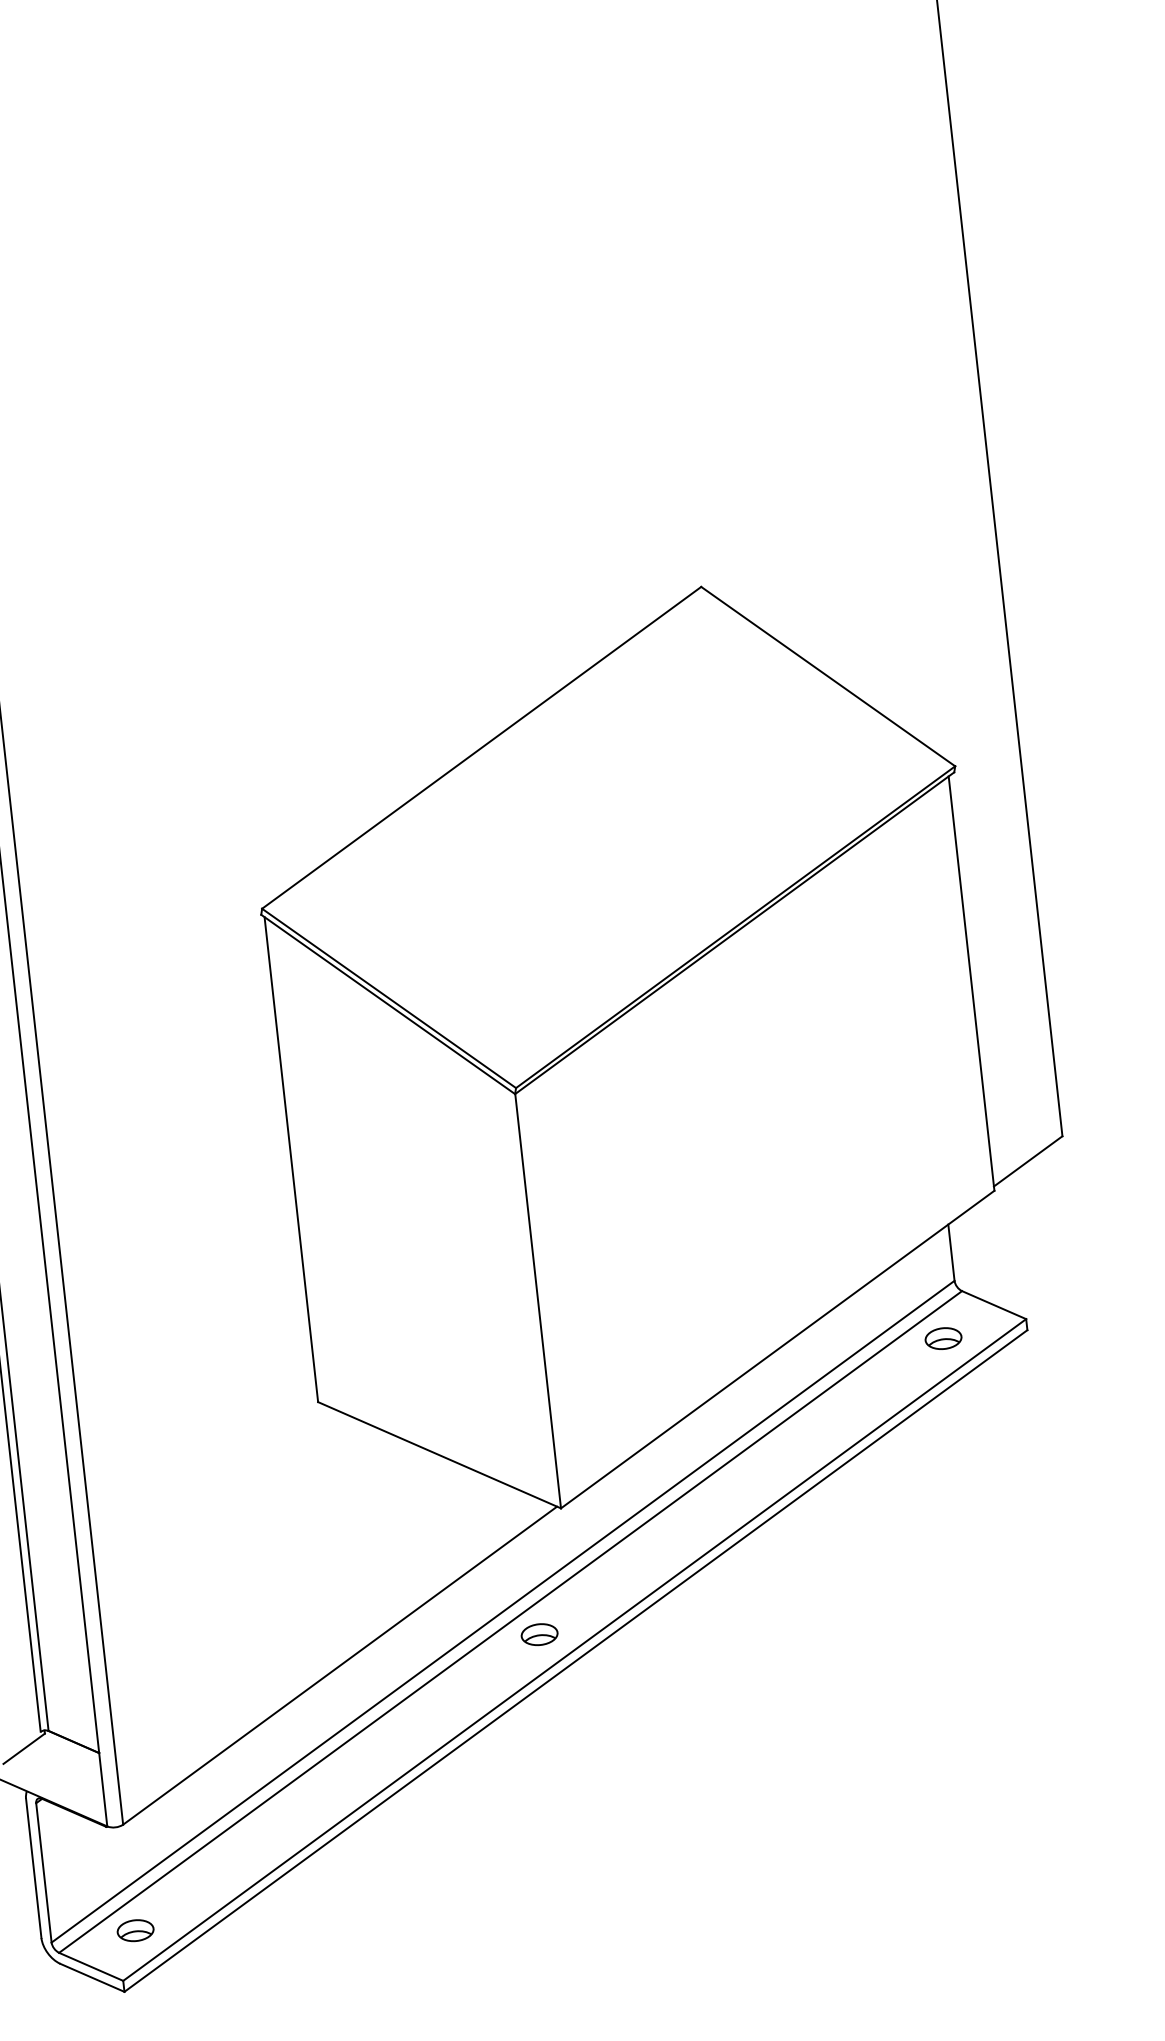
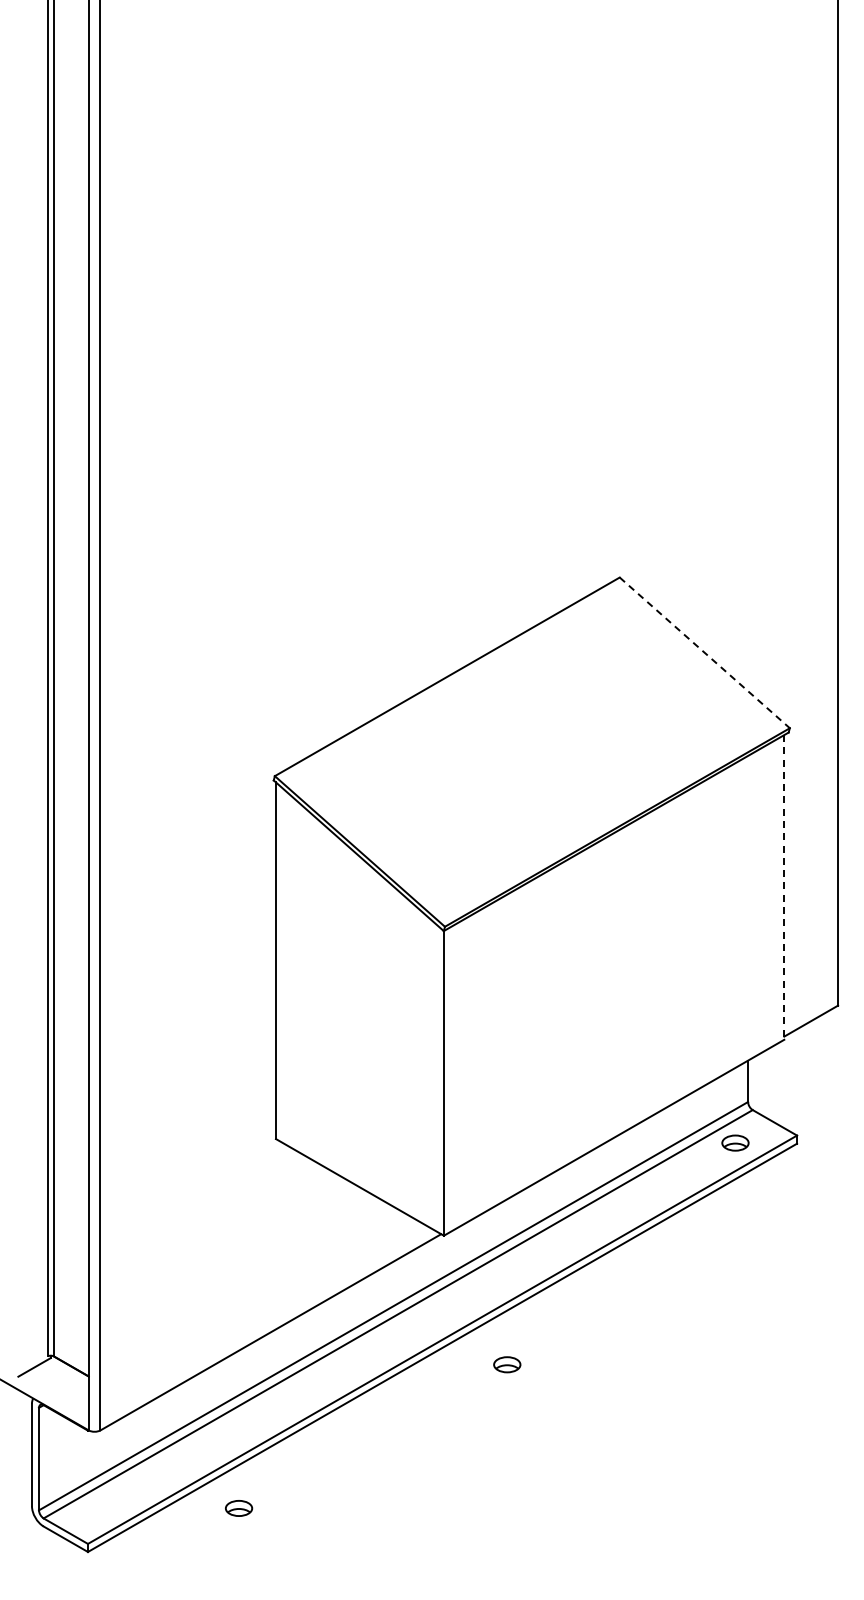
line: (827, 676) -> (704, 652), solid -> dashed
line: (971, 983) -> (784, 887), solid -> dashed
part: (539, 1634) -> (507, 1364), moved
part: (136, 1930) -> (239, 1508), moved

